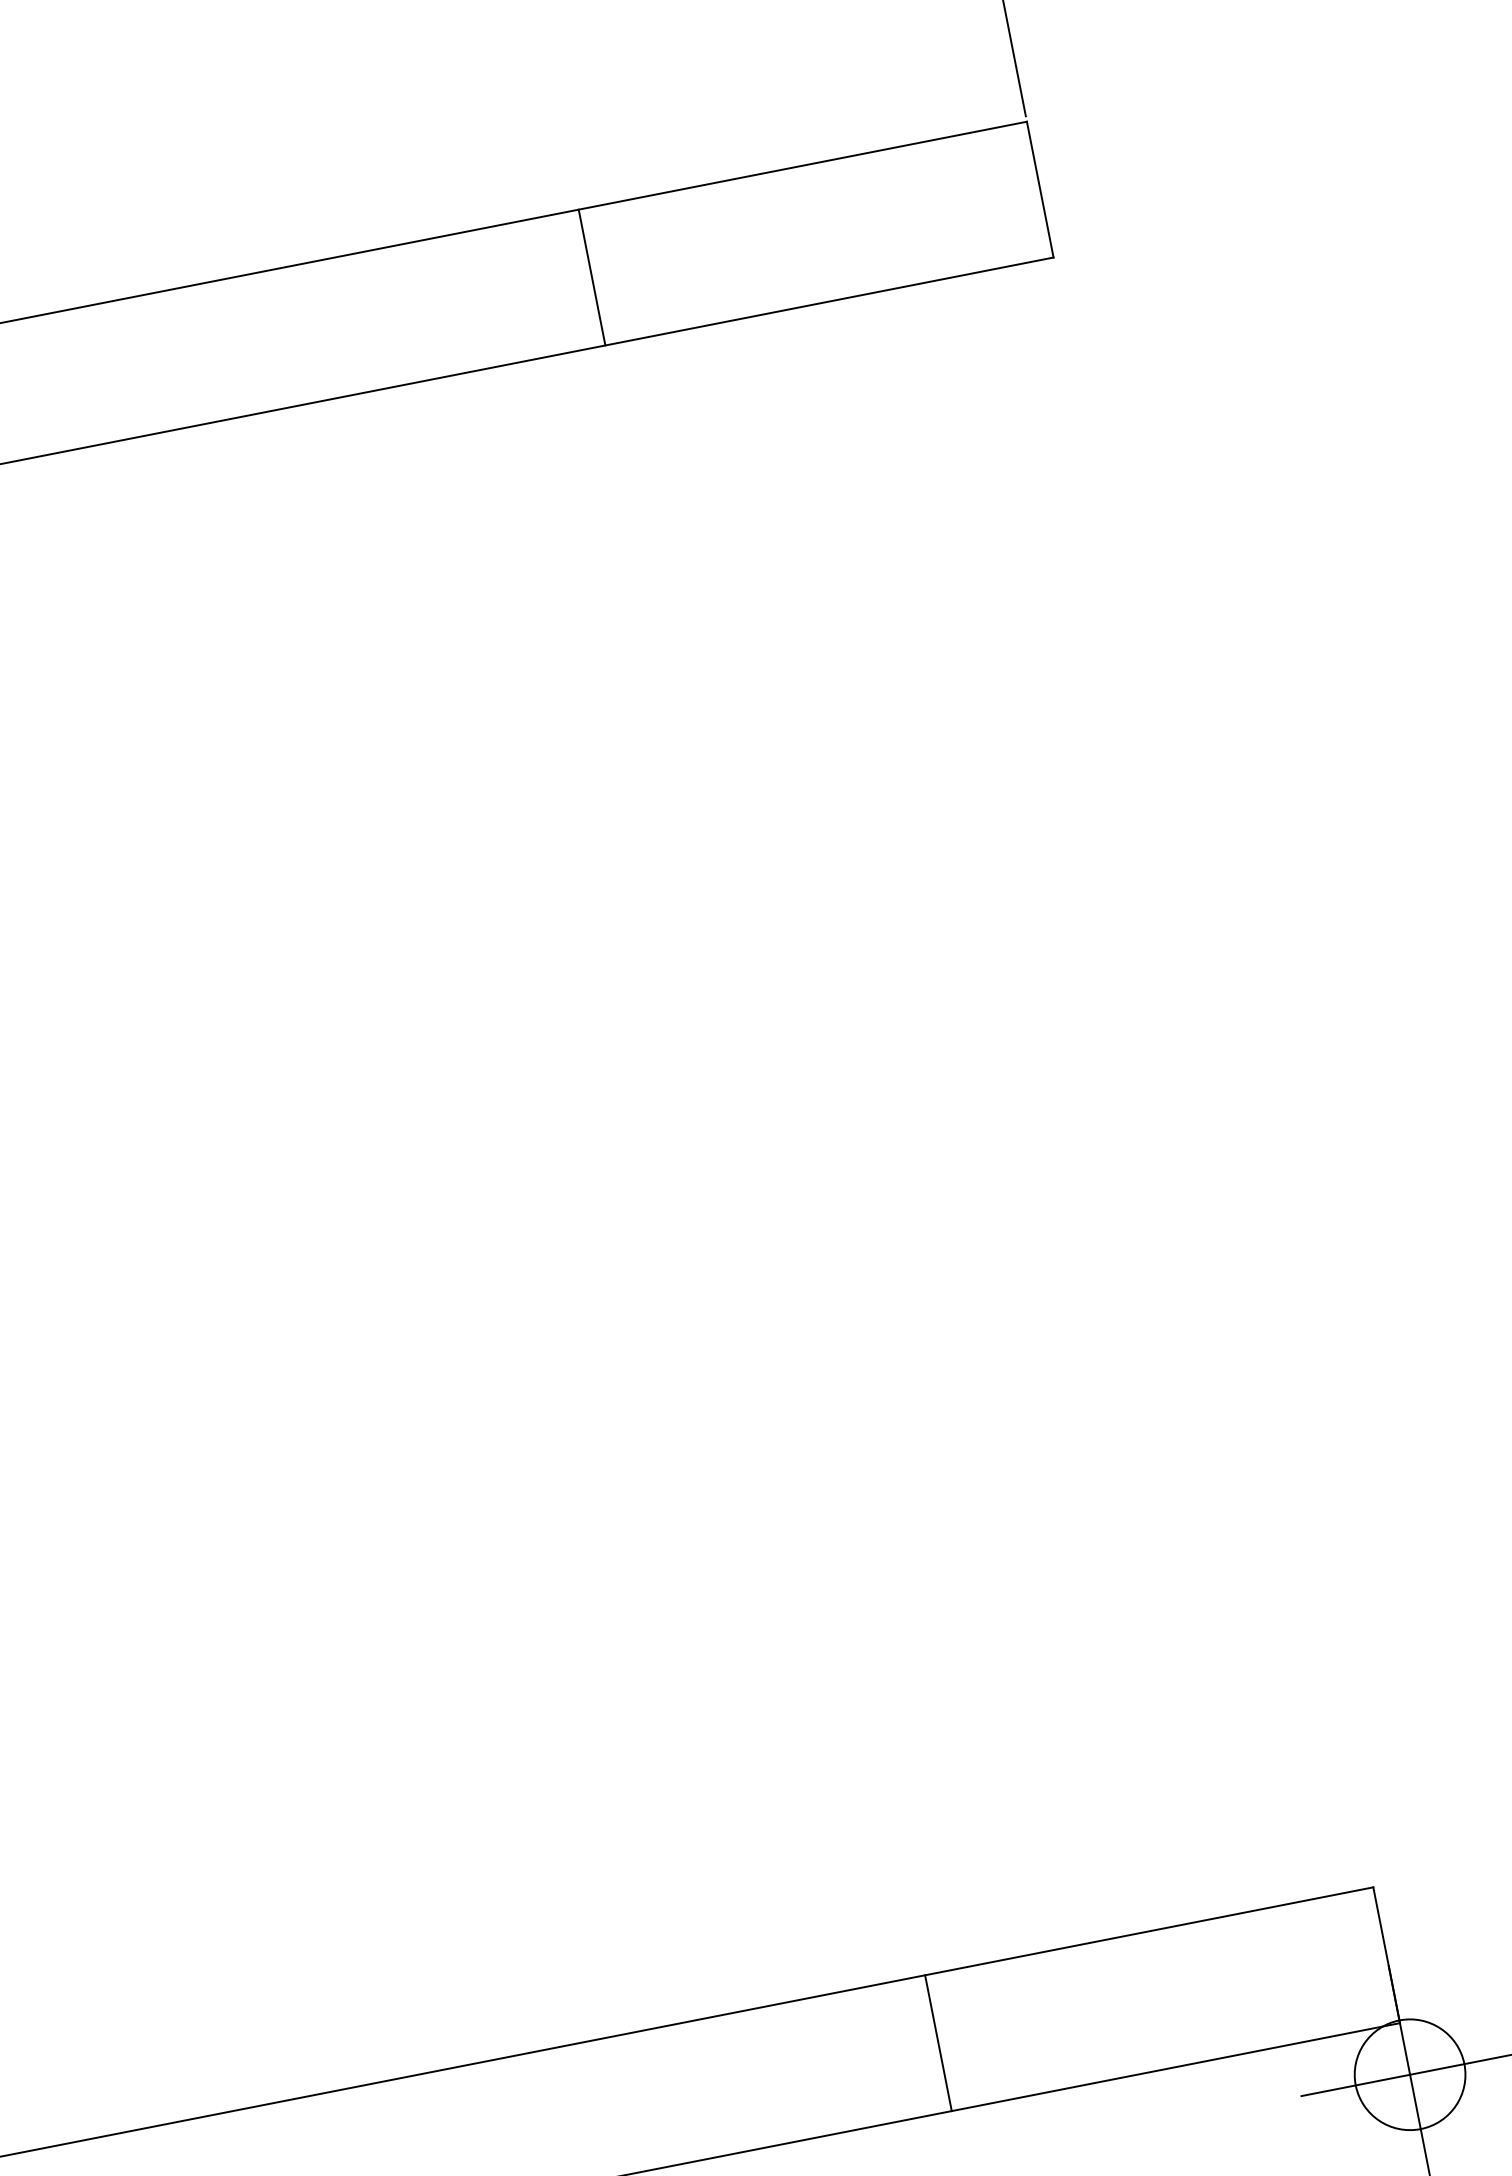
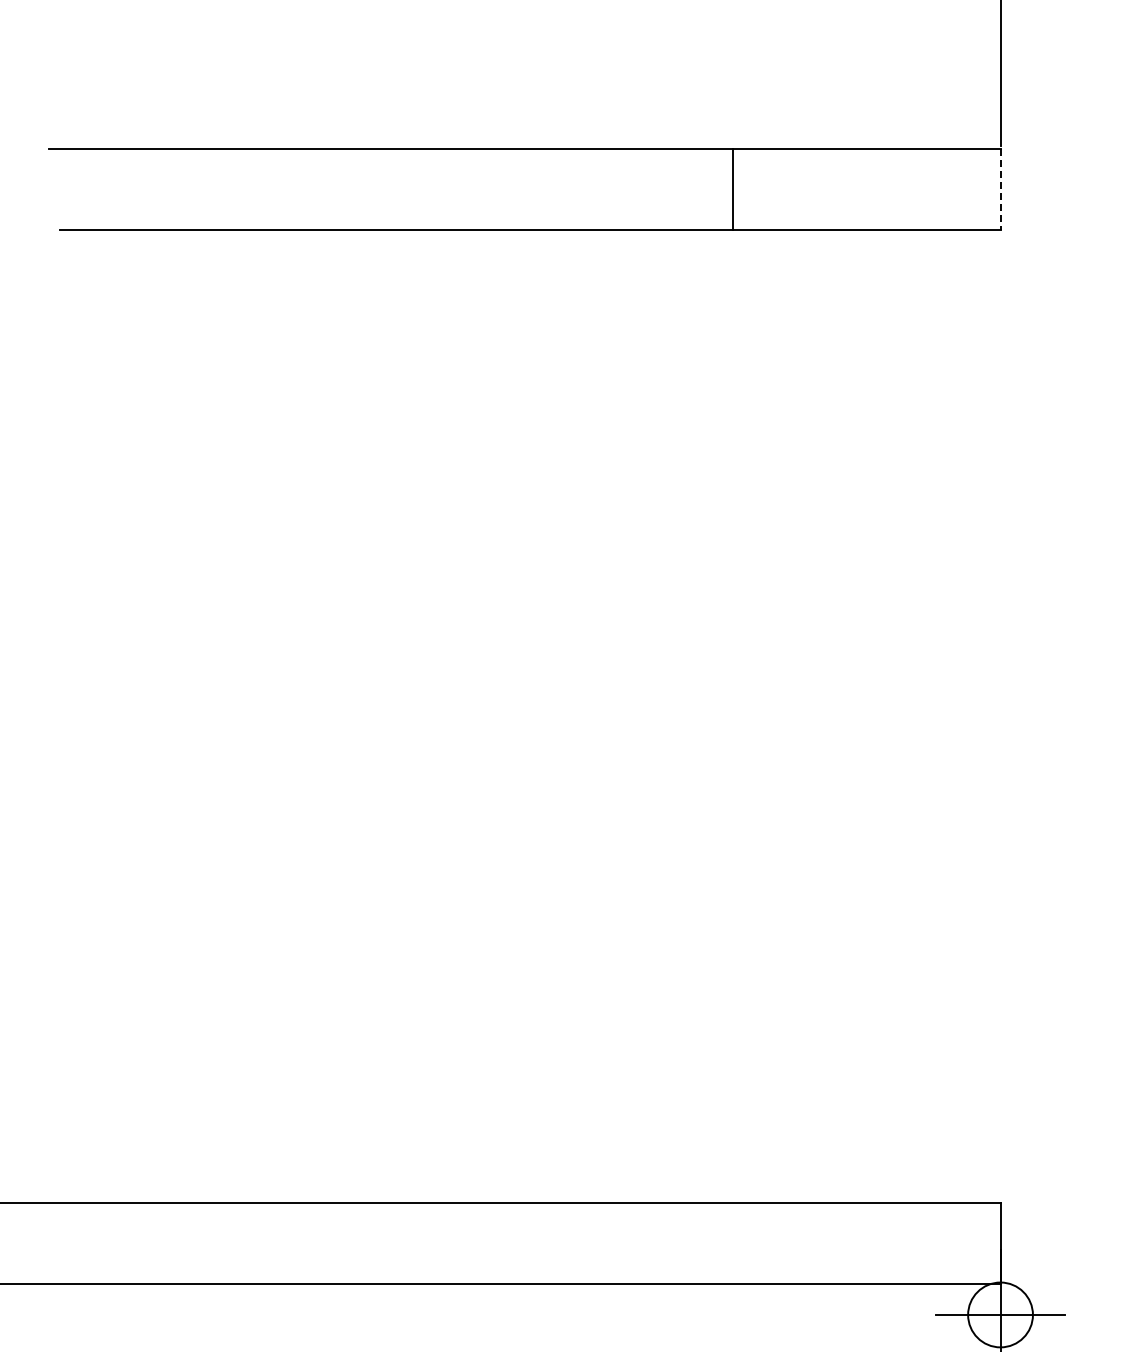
line: (1040, 188) -> (1000, 189), solid -> dashed
line: (939, 2042) -> (733, 1243), removed

